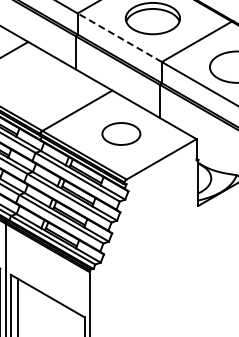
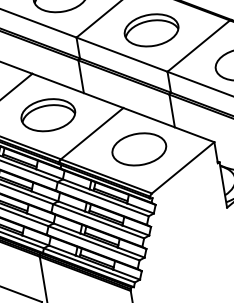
line: (119, 37) -> (121, 54), dashed -> solid
part: (37, 84) -> (48, 114), added
part: (121, 133) -> (139, 148), size x1.43

